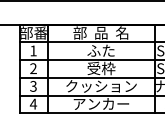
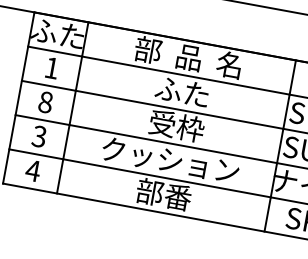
text: (33, 32) -> (58, 32), 部番 -> ふた
text: (33, 68) -> (45, 101), 2 -> 8
text: (101, 103) -> (164, 193), アンカー -> 部番

